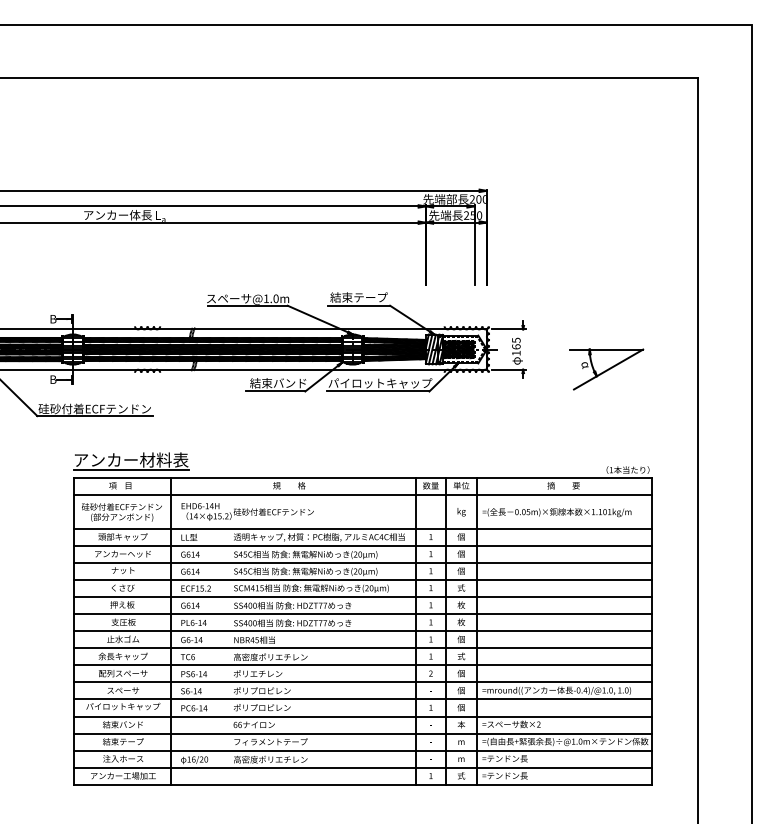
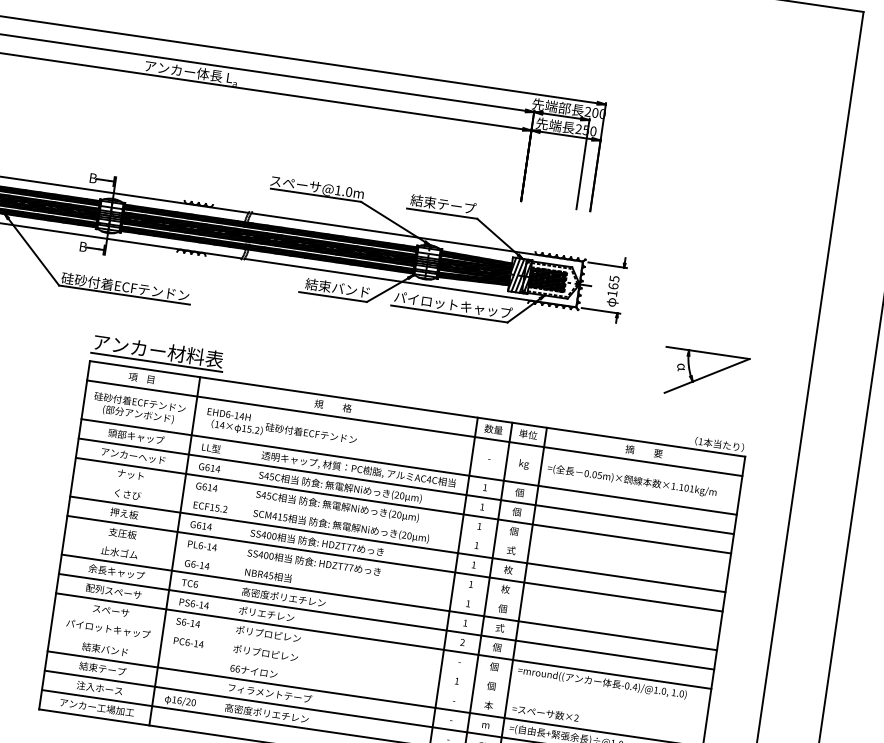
part: (606, 369) -> (704, 375), moved
line: (362, 579) -> (400, 524), removed
line: (362, 631) -> (392, 583), removed
line: (362, 699) -> (380, 660), removed
line: (362, 716) -> (377, 679), removed

